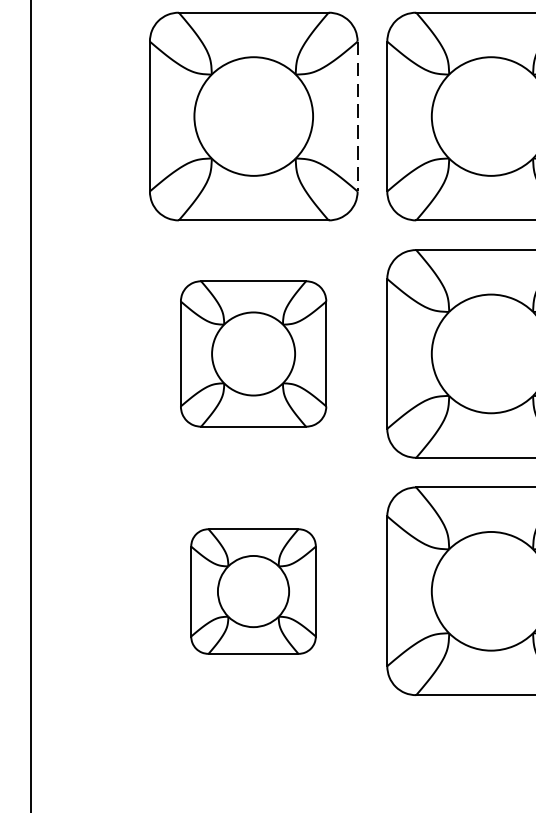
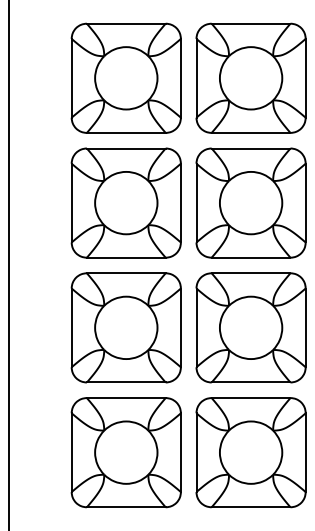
line: (356, 117) -> (180, 203), dashed -> solid
part: (252, 353) -> (125, 327), size x1.43
part: (252, 590) -> (125, 452), size x1.67

